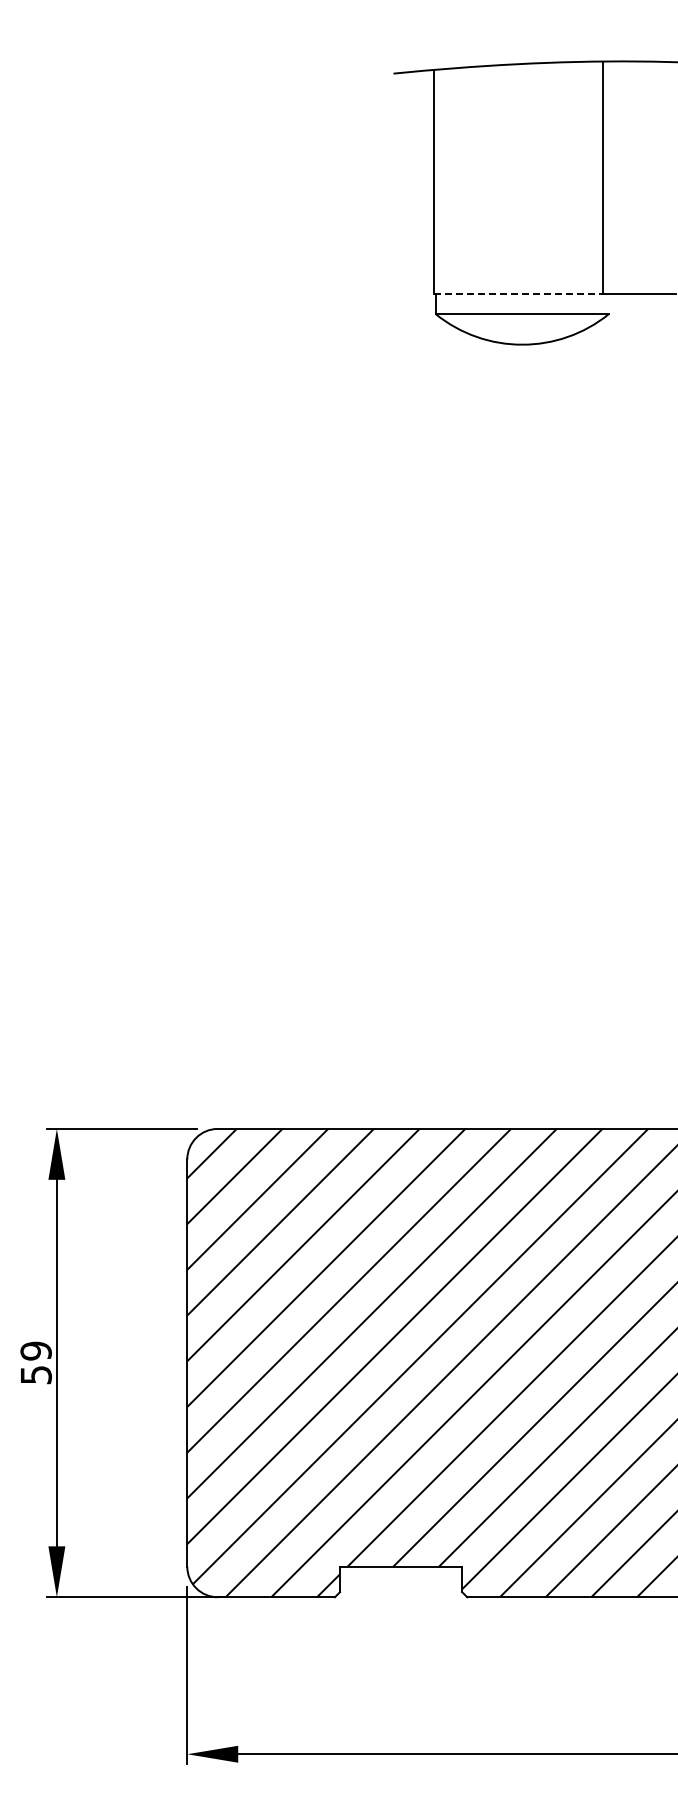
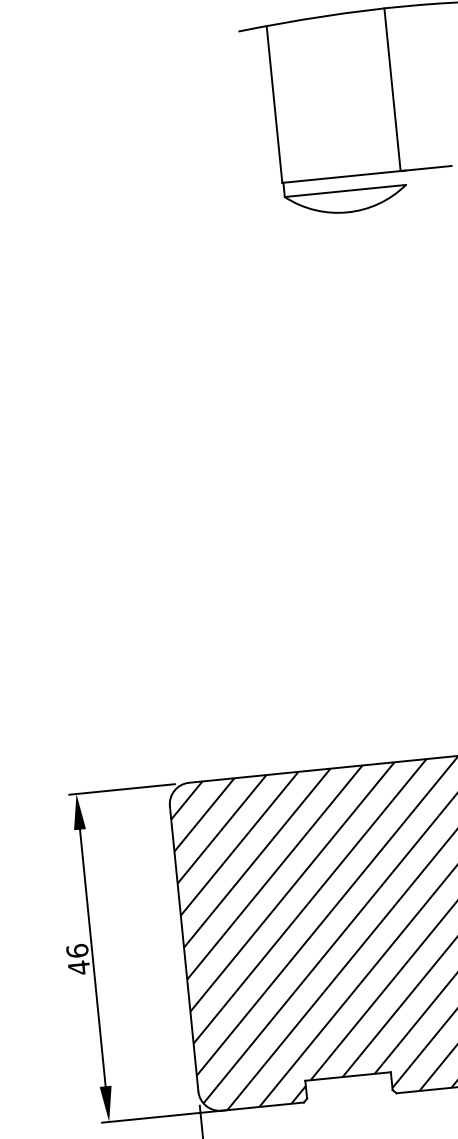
line: (522, 293) -> (344, 176), dashed -> solid
text: (35, 1363) -> (77, 959), 59 -> 46

